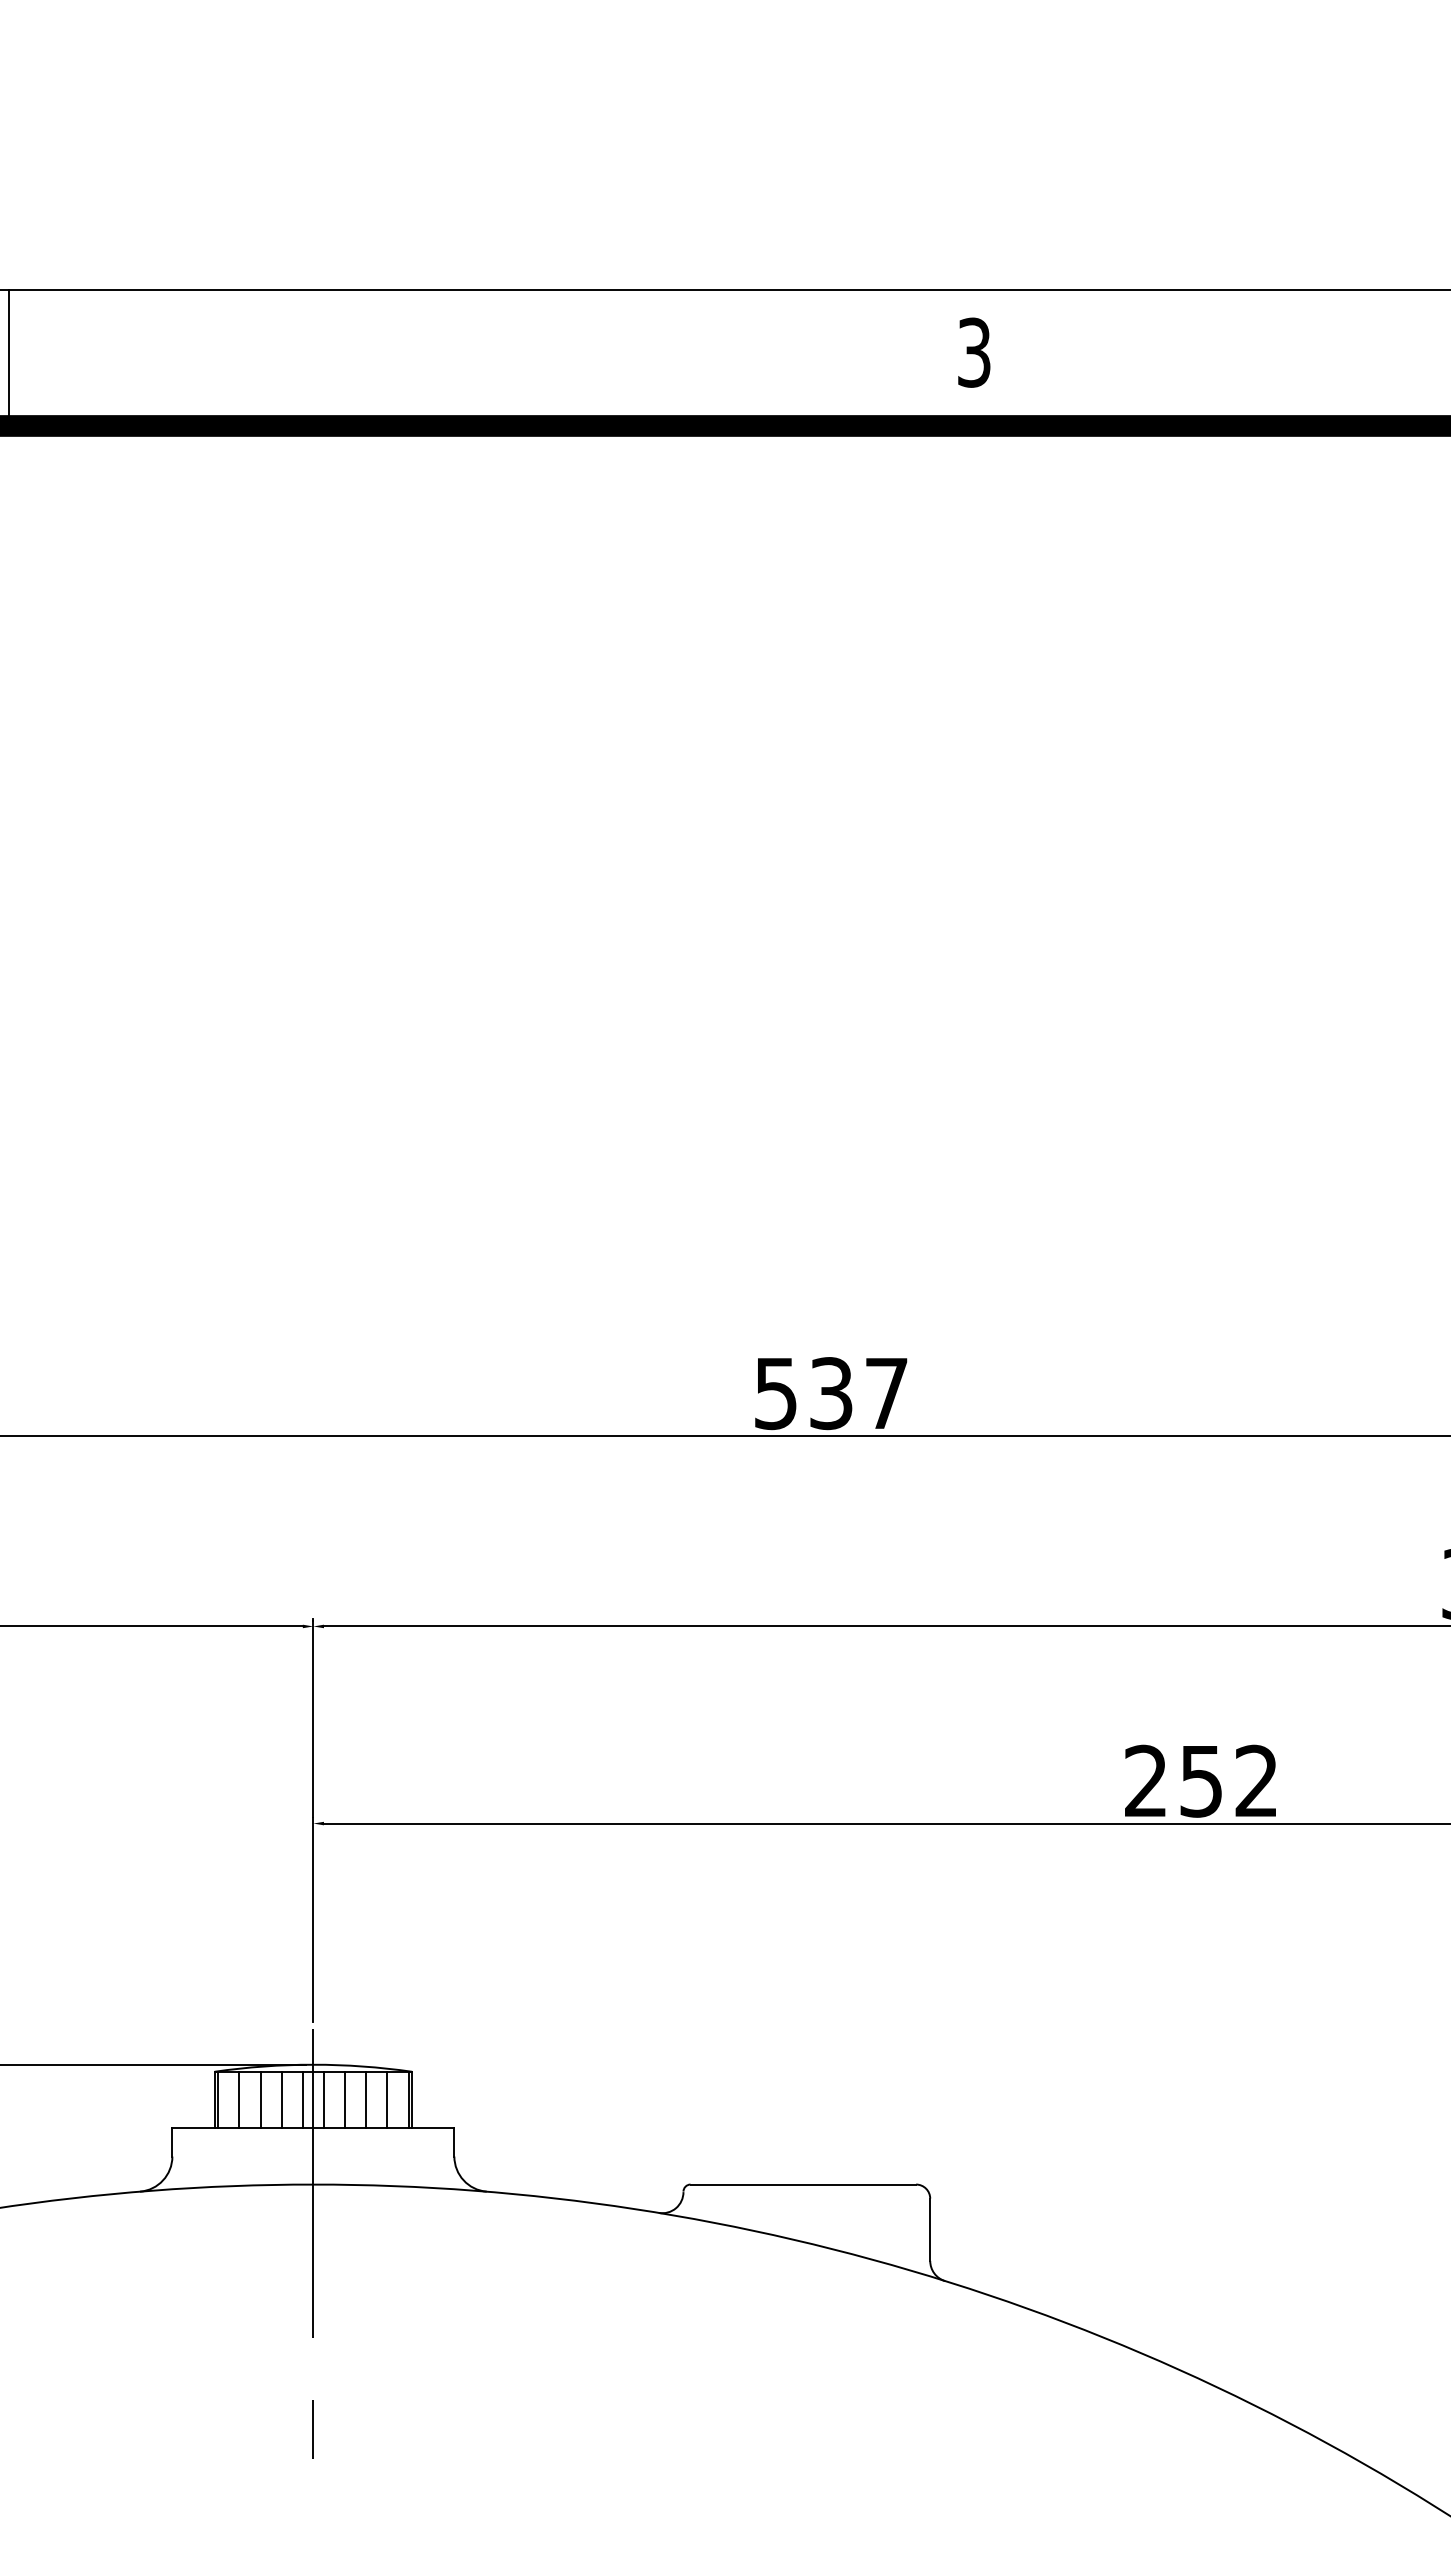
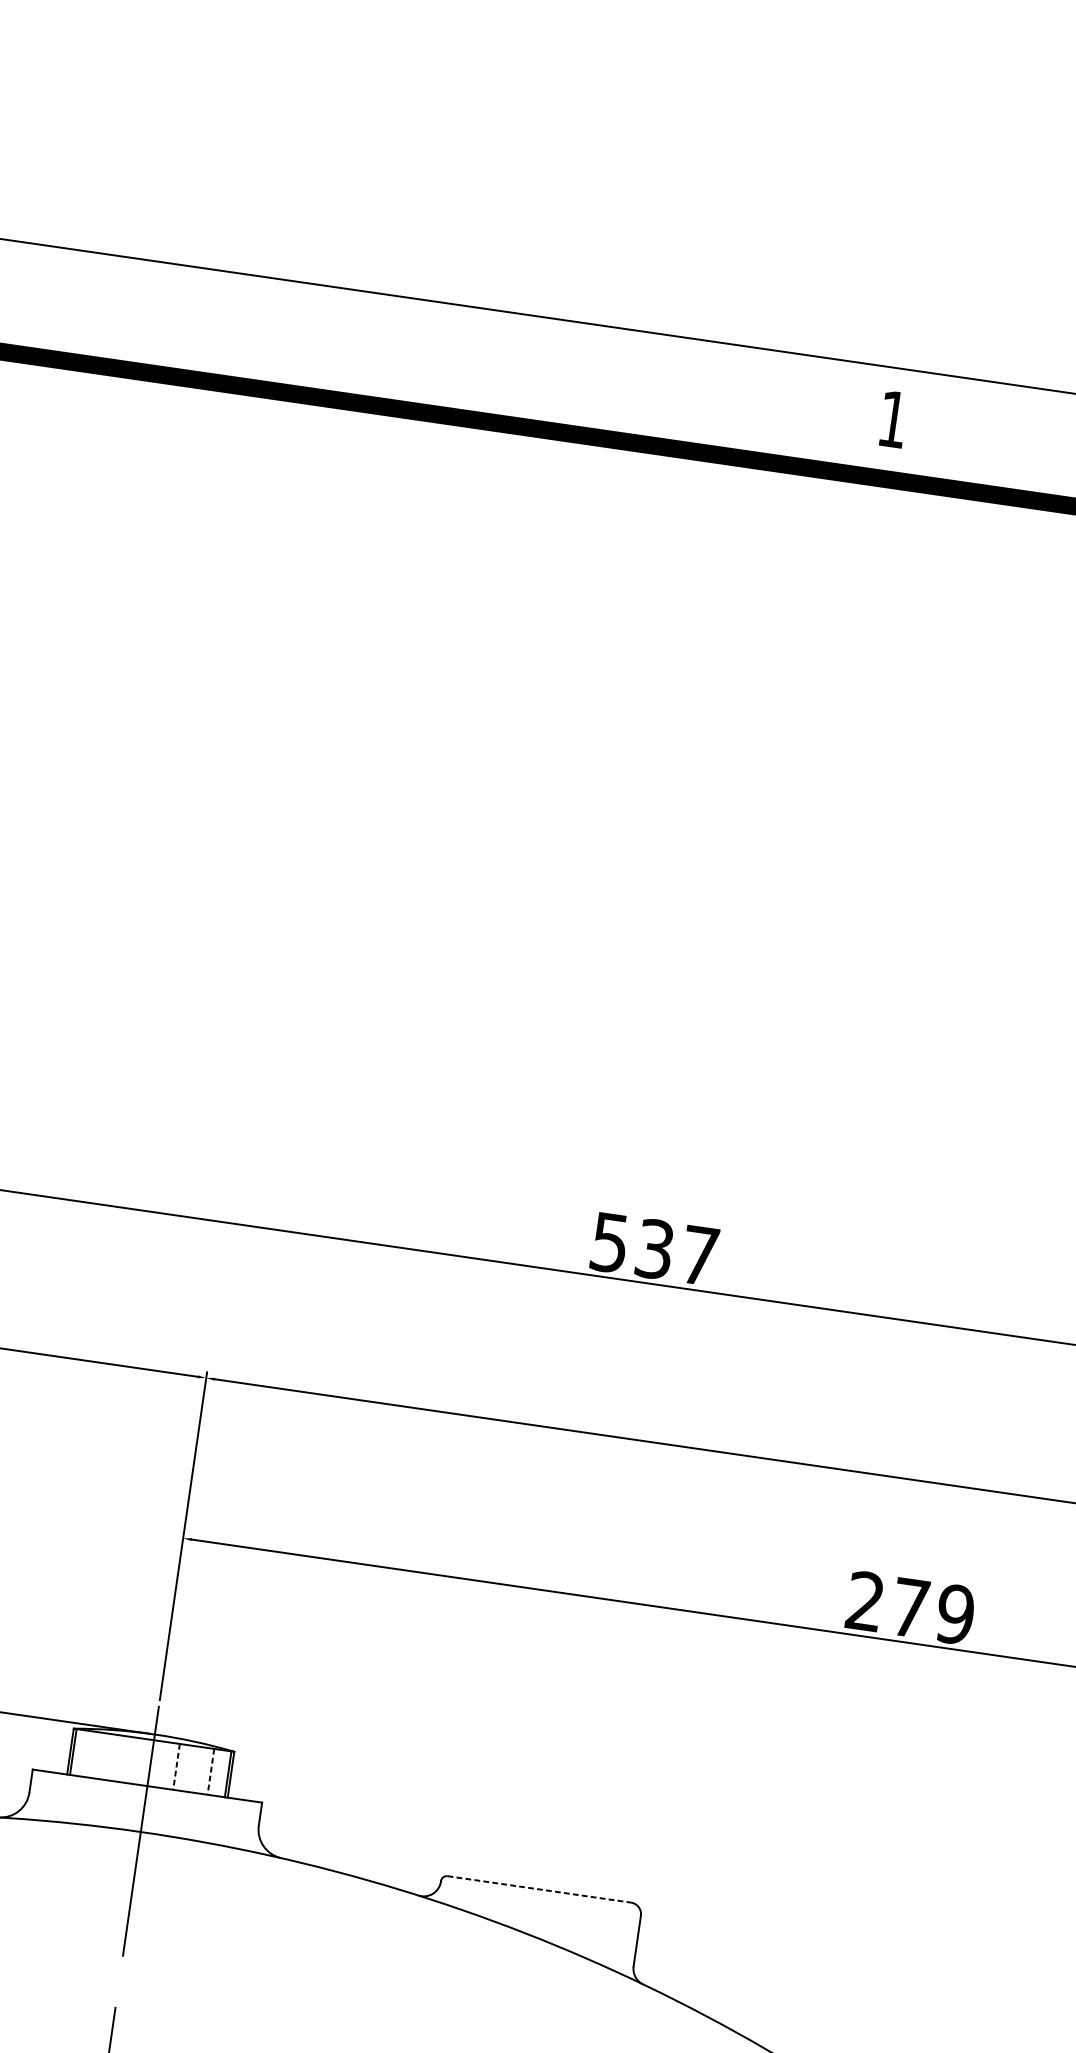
text: (974, 352) -> (893, 419), 3 -> 1
line: (8, 357) -> (106, 310), removed
text: (1229, 1780) -> (933, 1610), 252 -> 279
line: (239, 2099) -> (90, 1754), removed
line: (260, 2099) -> (107, 1756), removed
line: (281, 2099) -> (124, 1759), removed
line: (302, 2099) -> (141, 1761), removed
line: (323, 2099) -> (159, 1763), removed
line: (366, 2099) -> (194, 1769), removed
line: (345, 2100) -> (176, 1767), solid -> dashed
line: (387, 2100) -> (210, 1772), solid -> dashed
line: (803, 2184) -> (539, 1889), solid -> dashed

